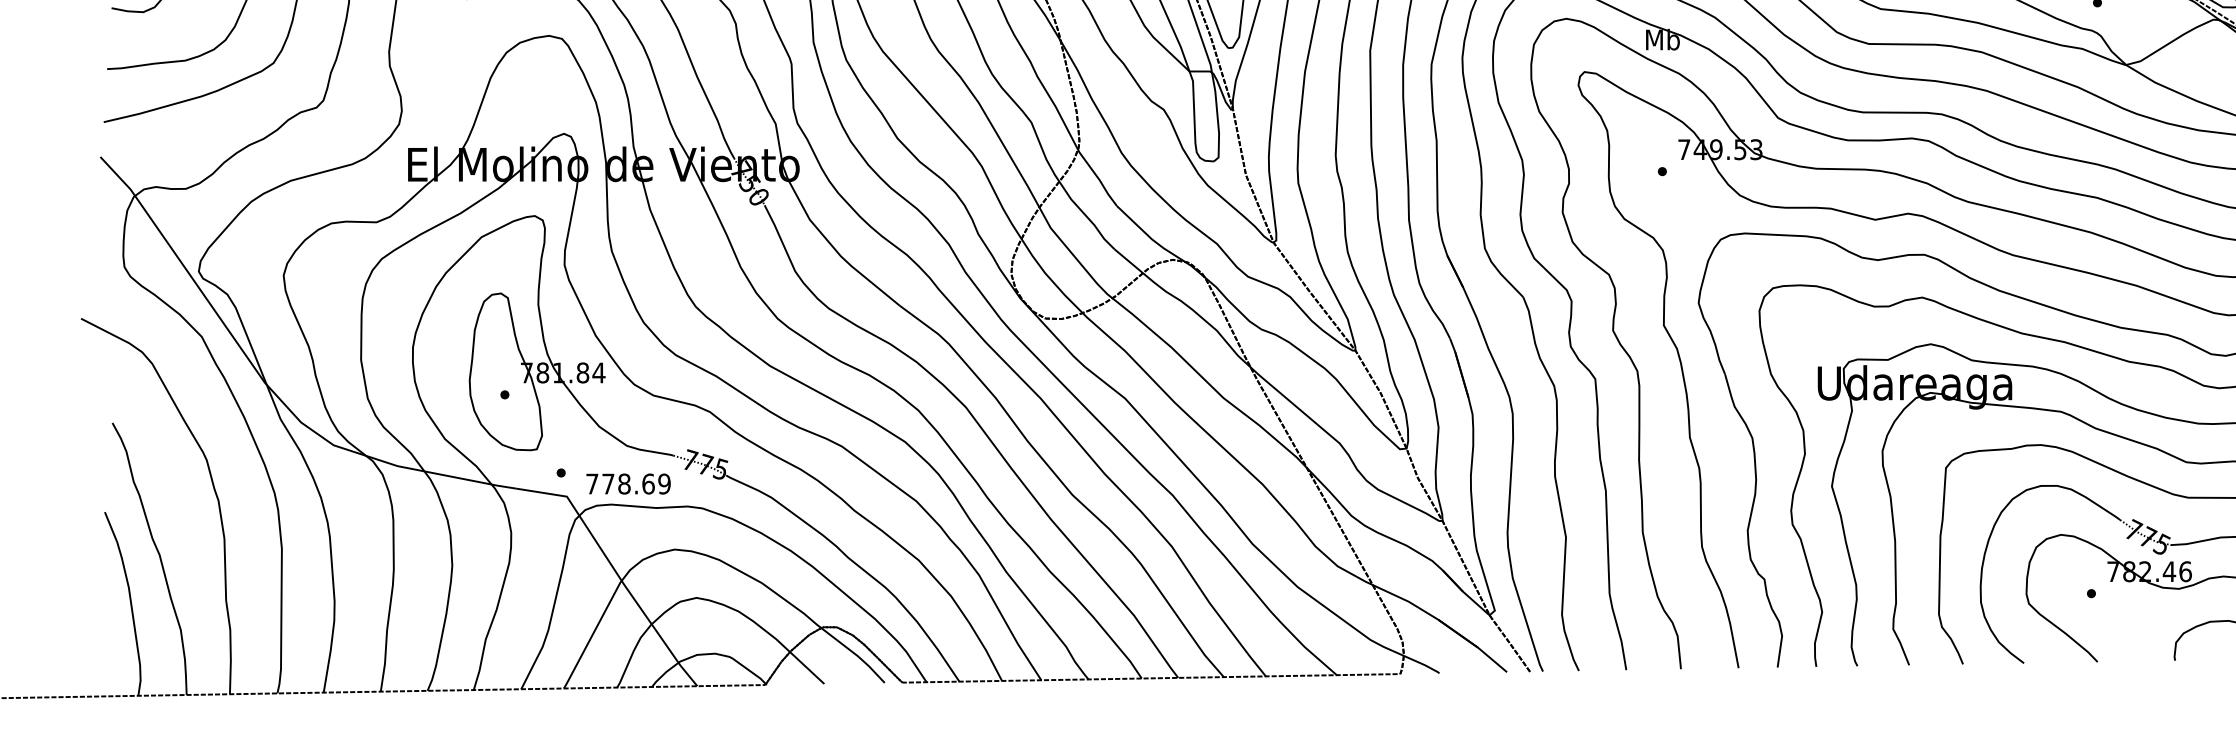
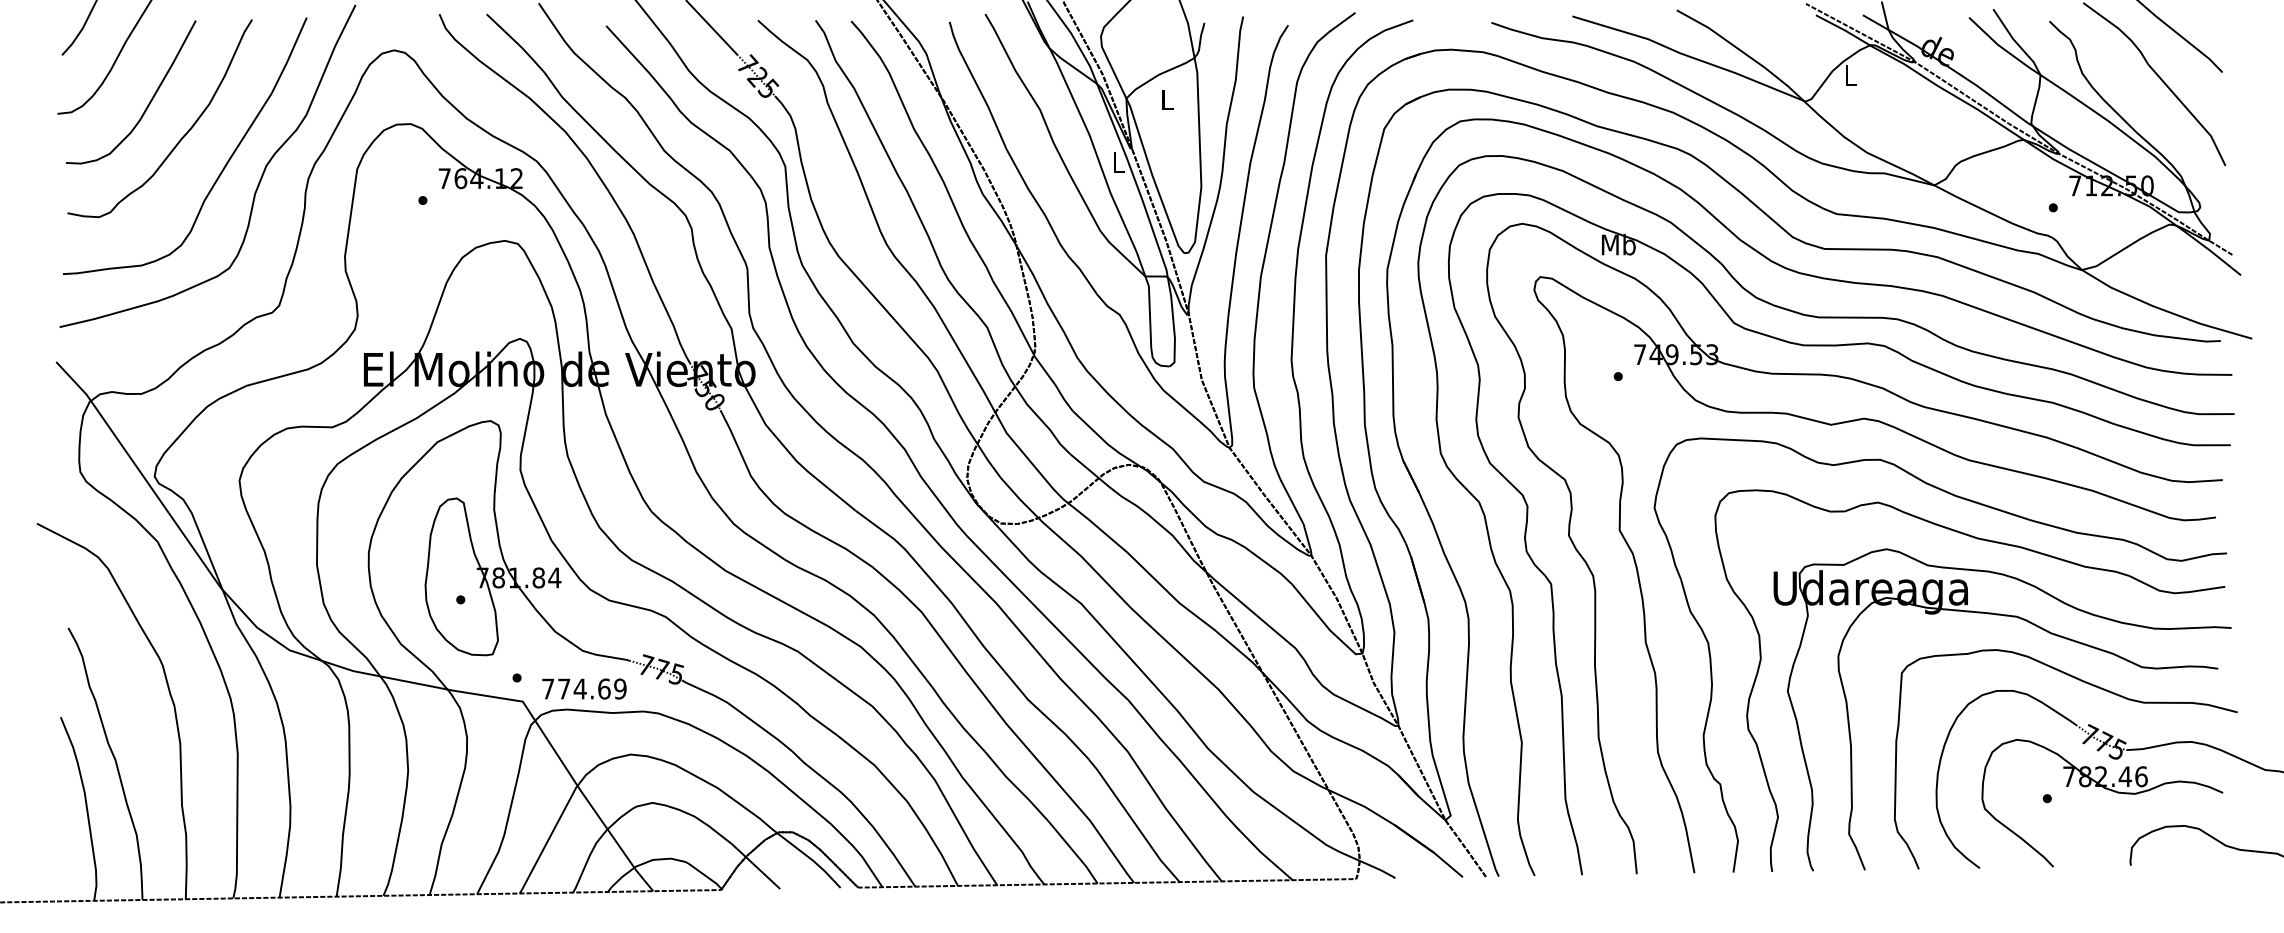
text: (623, 483) -> (579, 688), 778.69 -> 774.69

